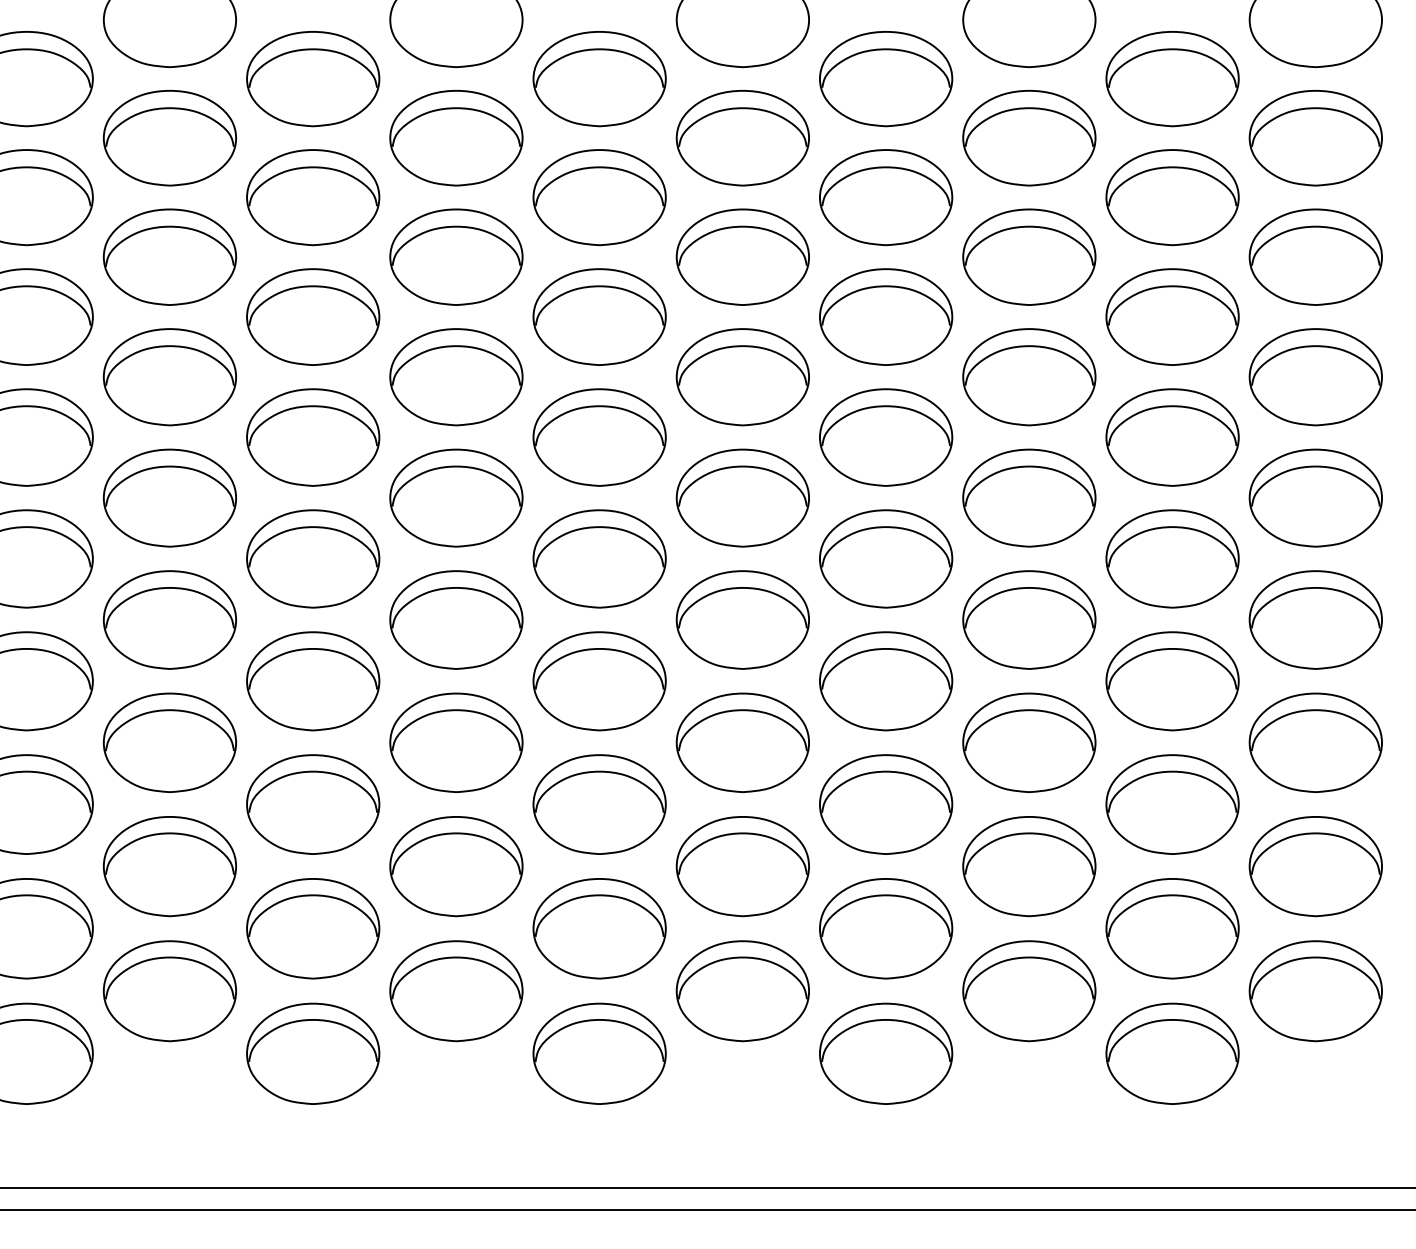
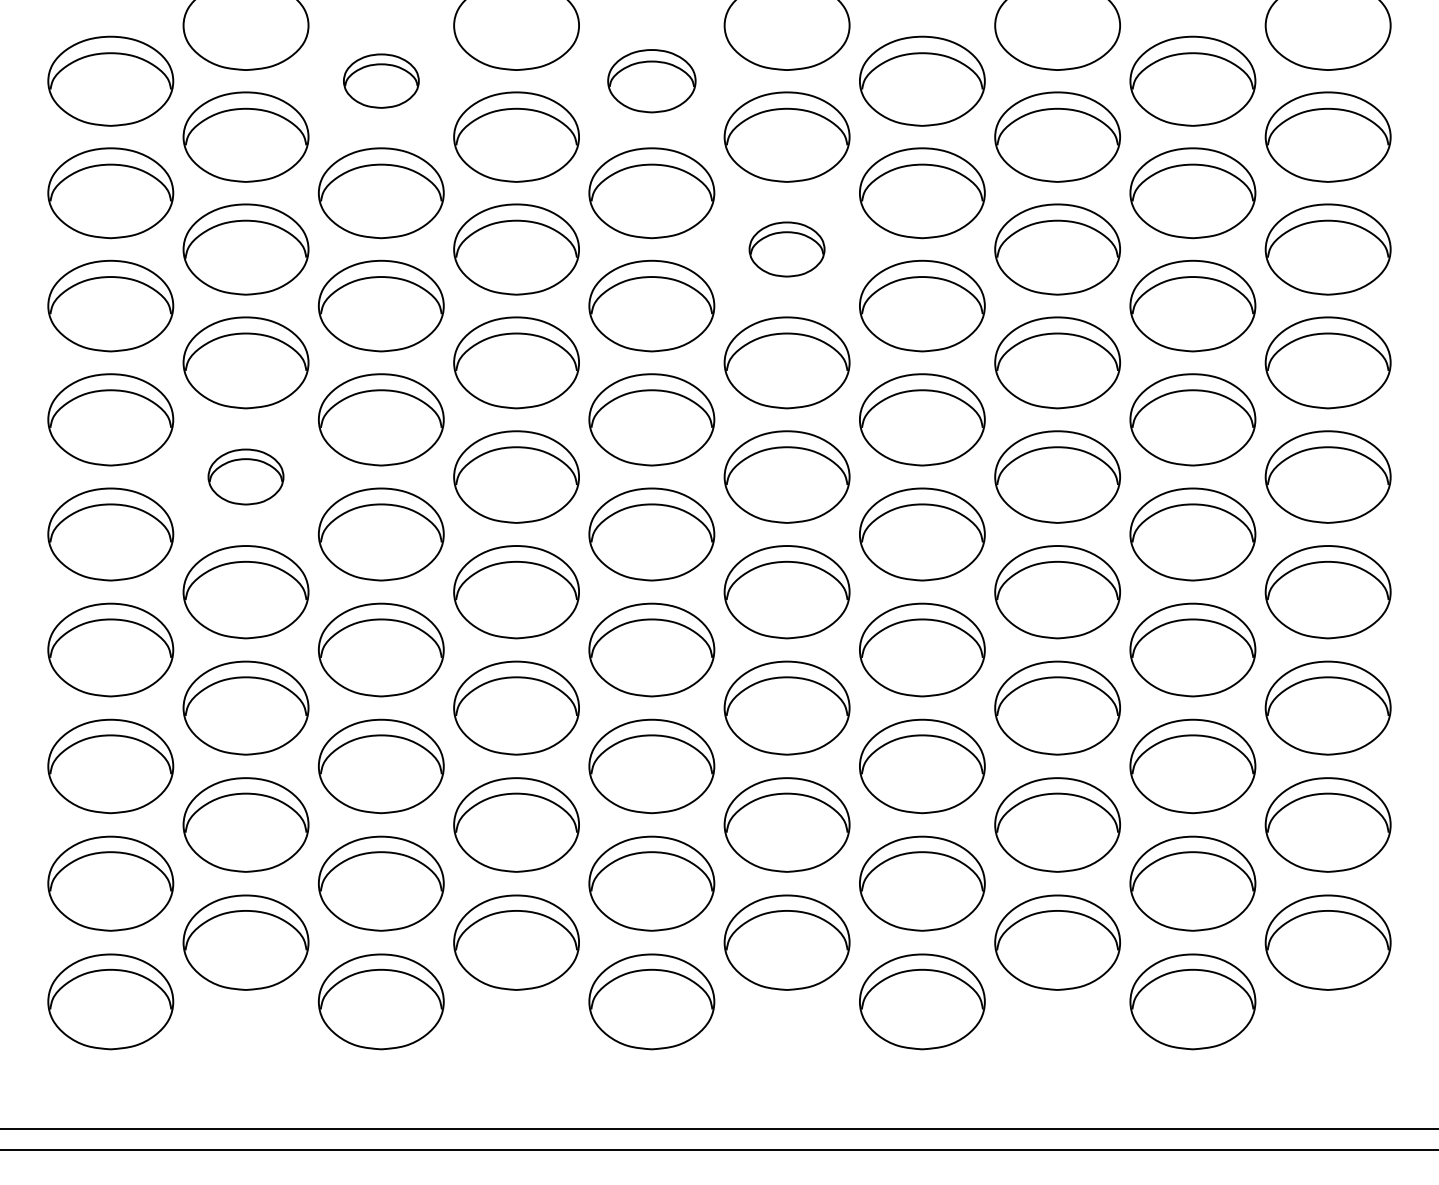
part: (313, 78) -> (381, 80), size x0.6
part: (599, 78) -> (651, 80), size x0.7
part: (742, 257) -> (786, 249), size x0.6
part: (169, 497) -> (245, 476), size x0.6

